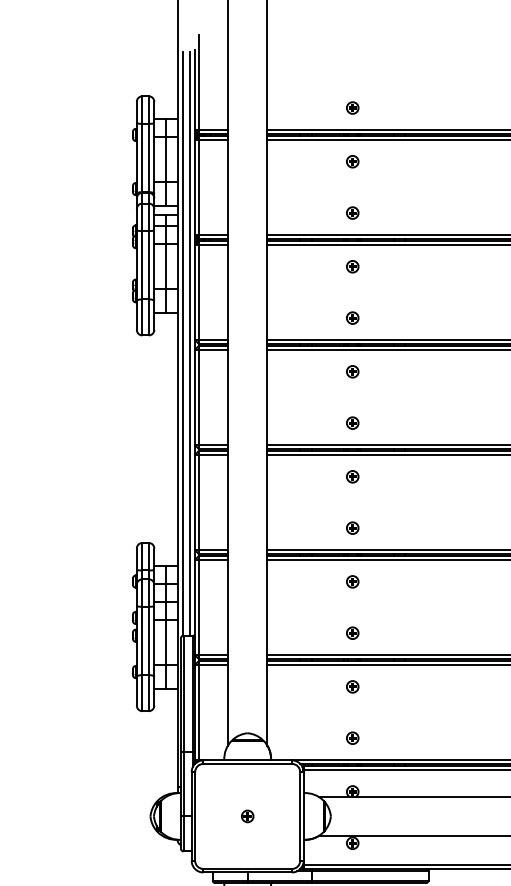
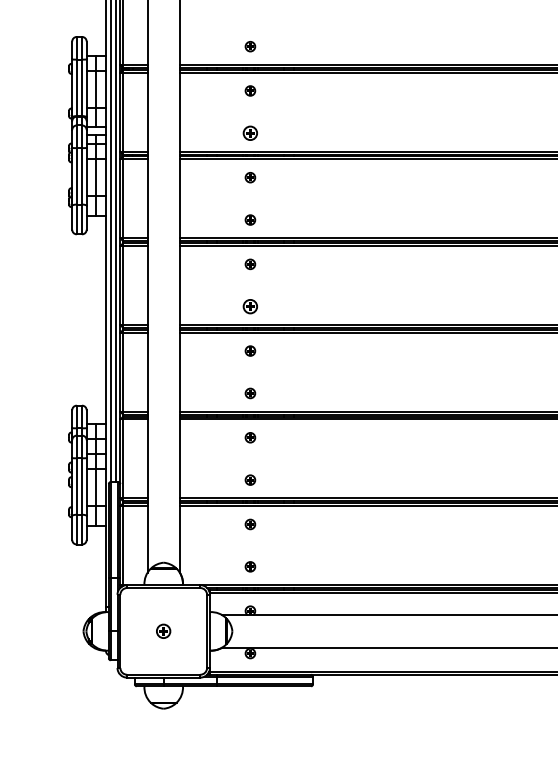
part: (352, 213) -> (250, 133), size x1.4
part: (352, 422) -> (250, 306), size x1.4
part: (247, 816) -> (163, 631), size x1.4

